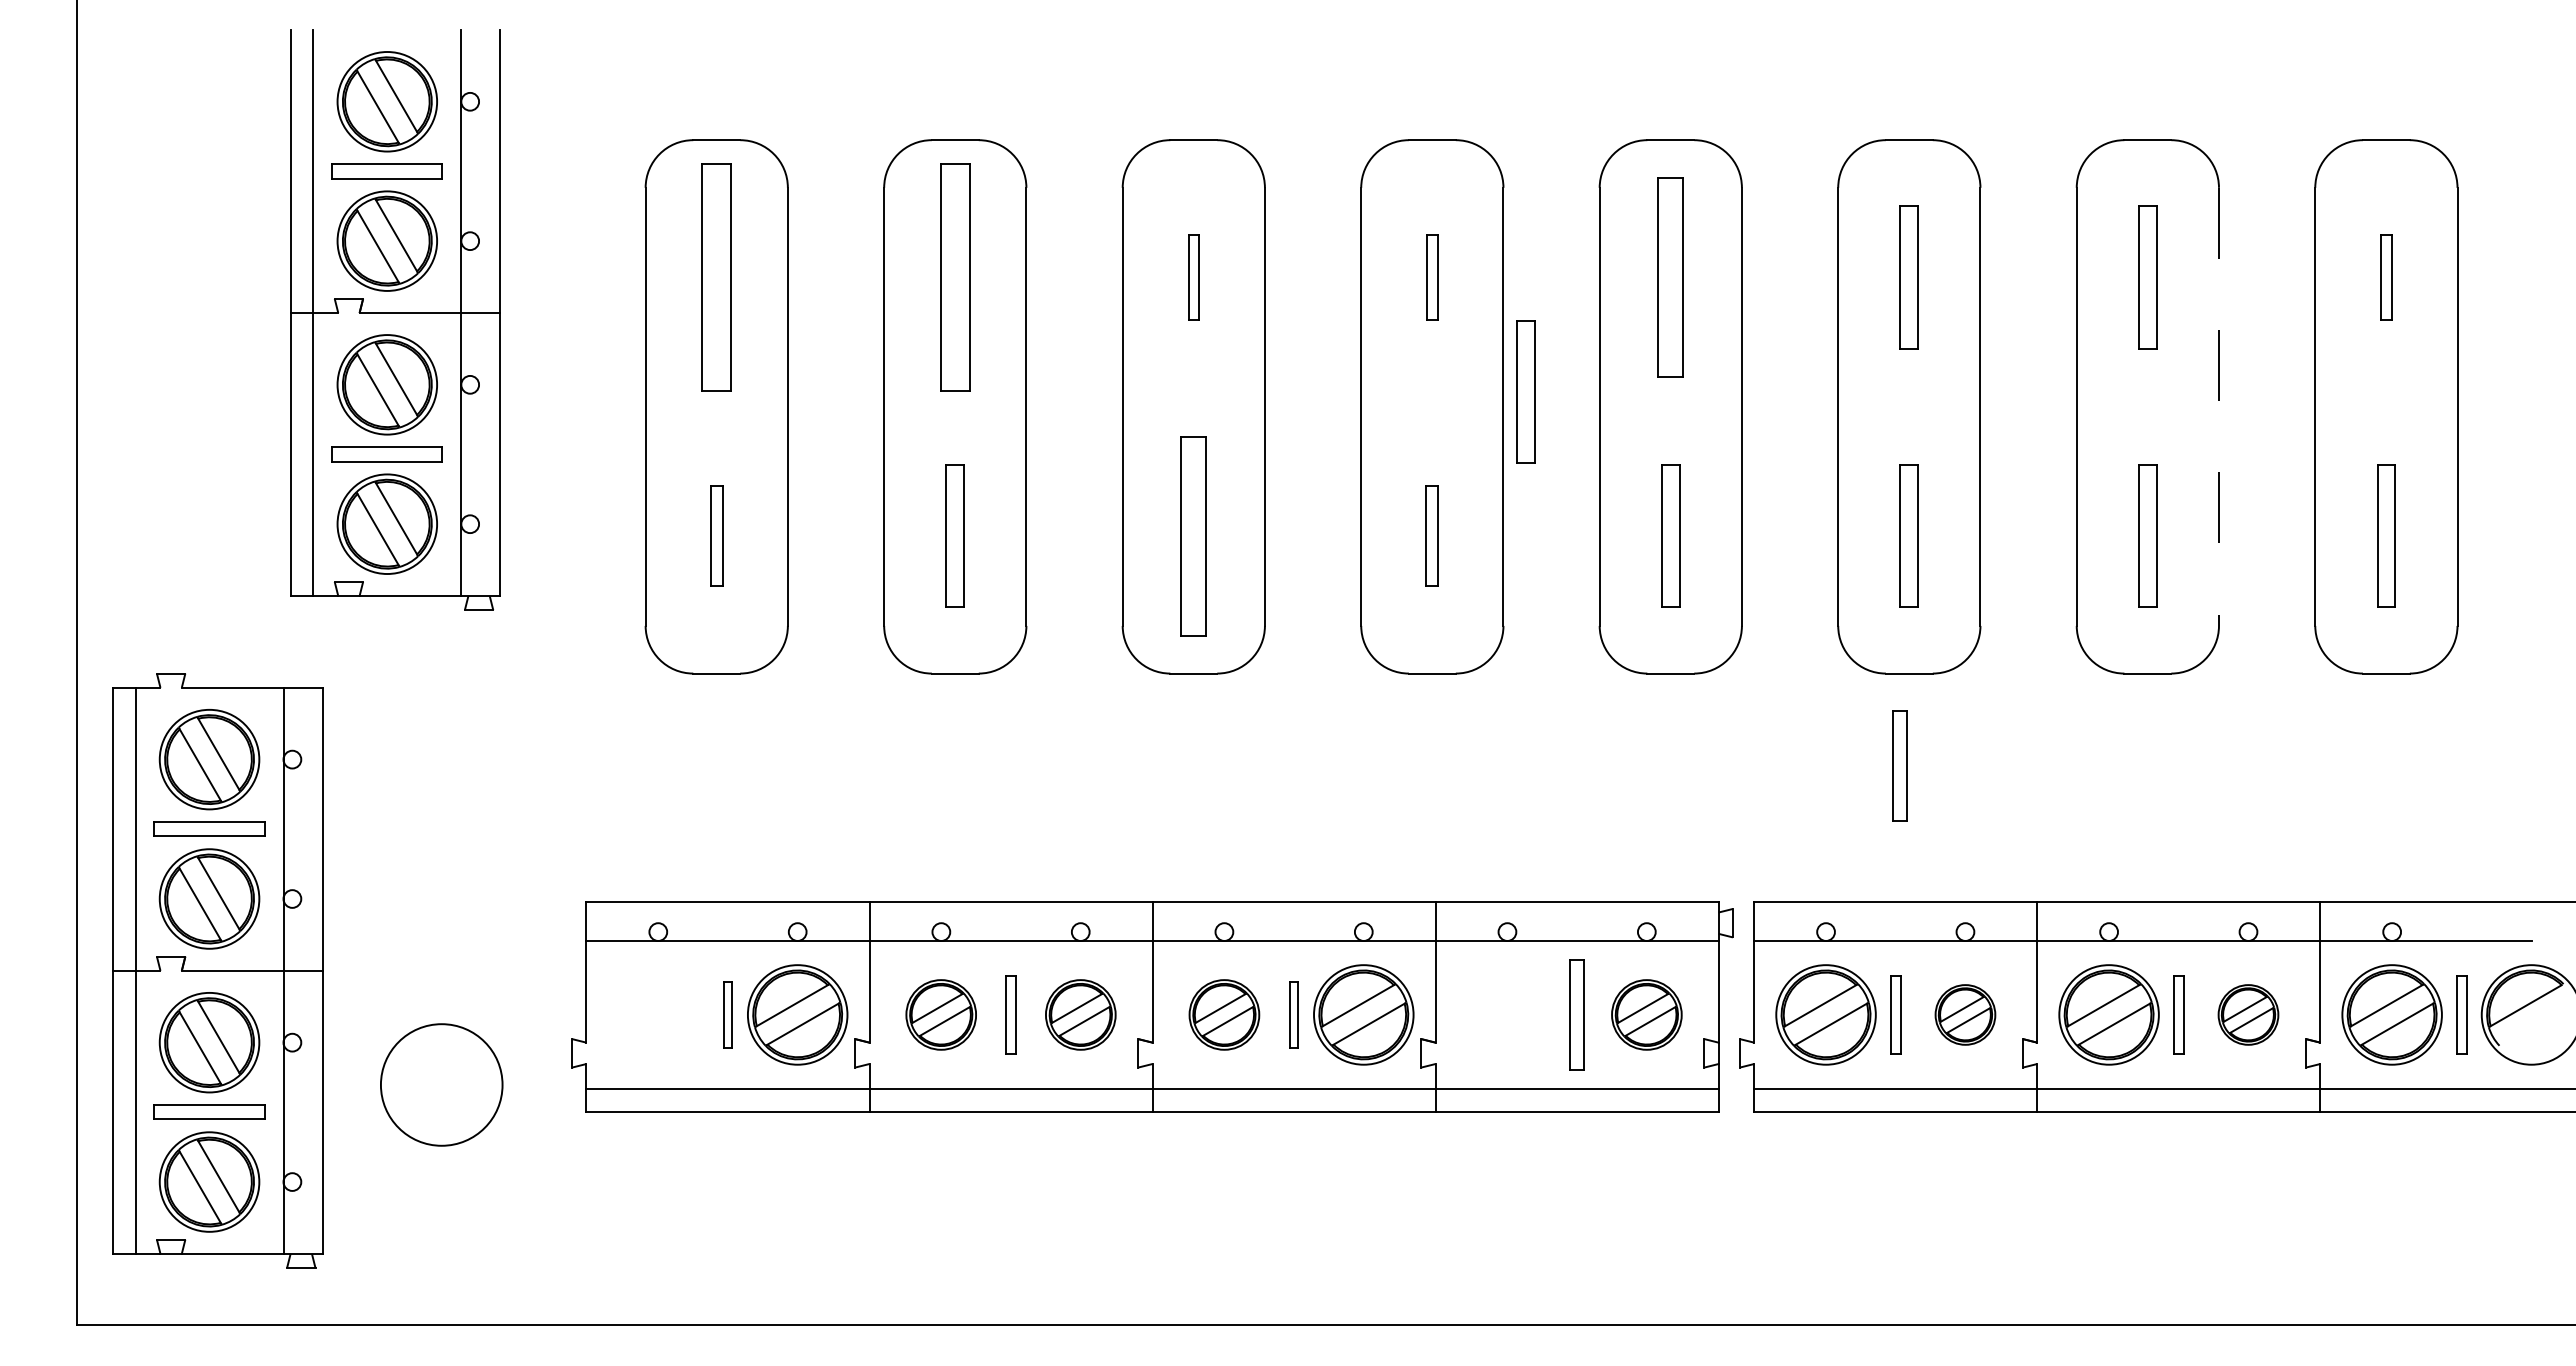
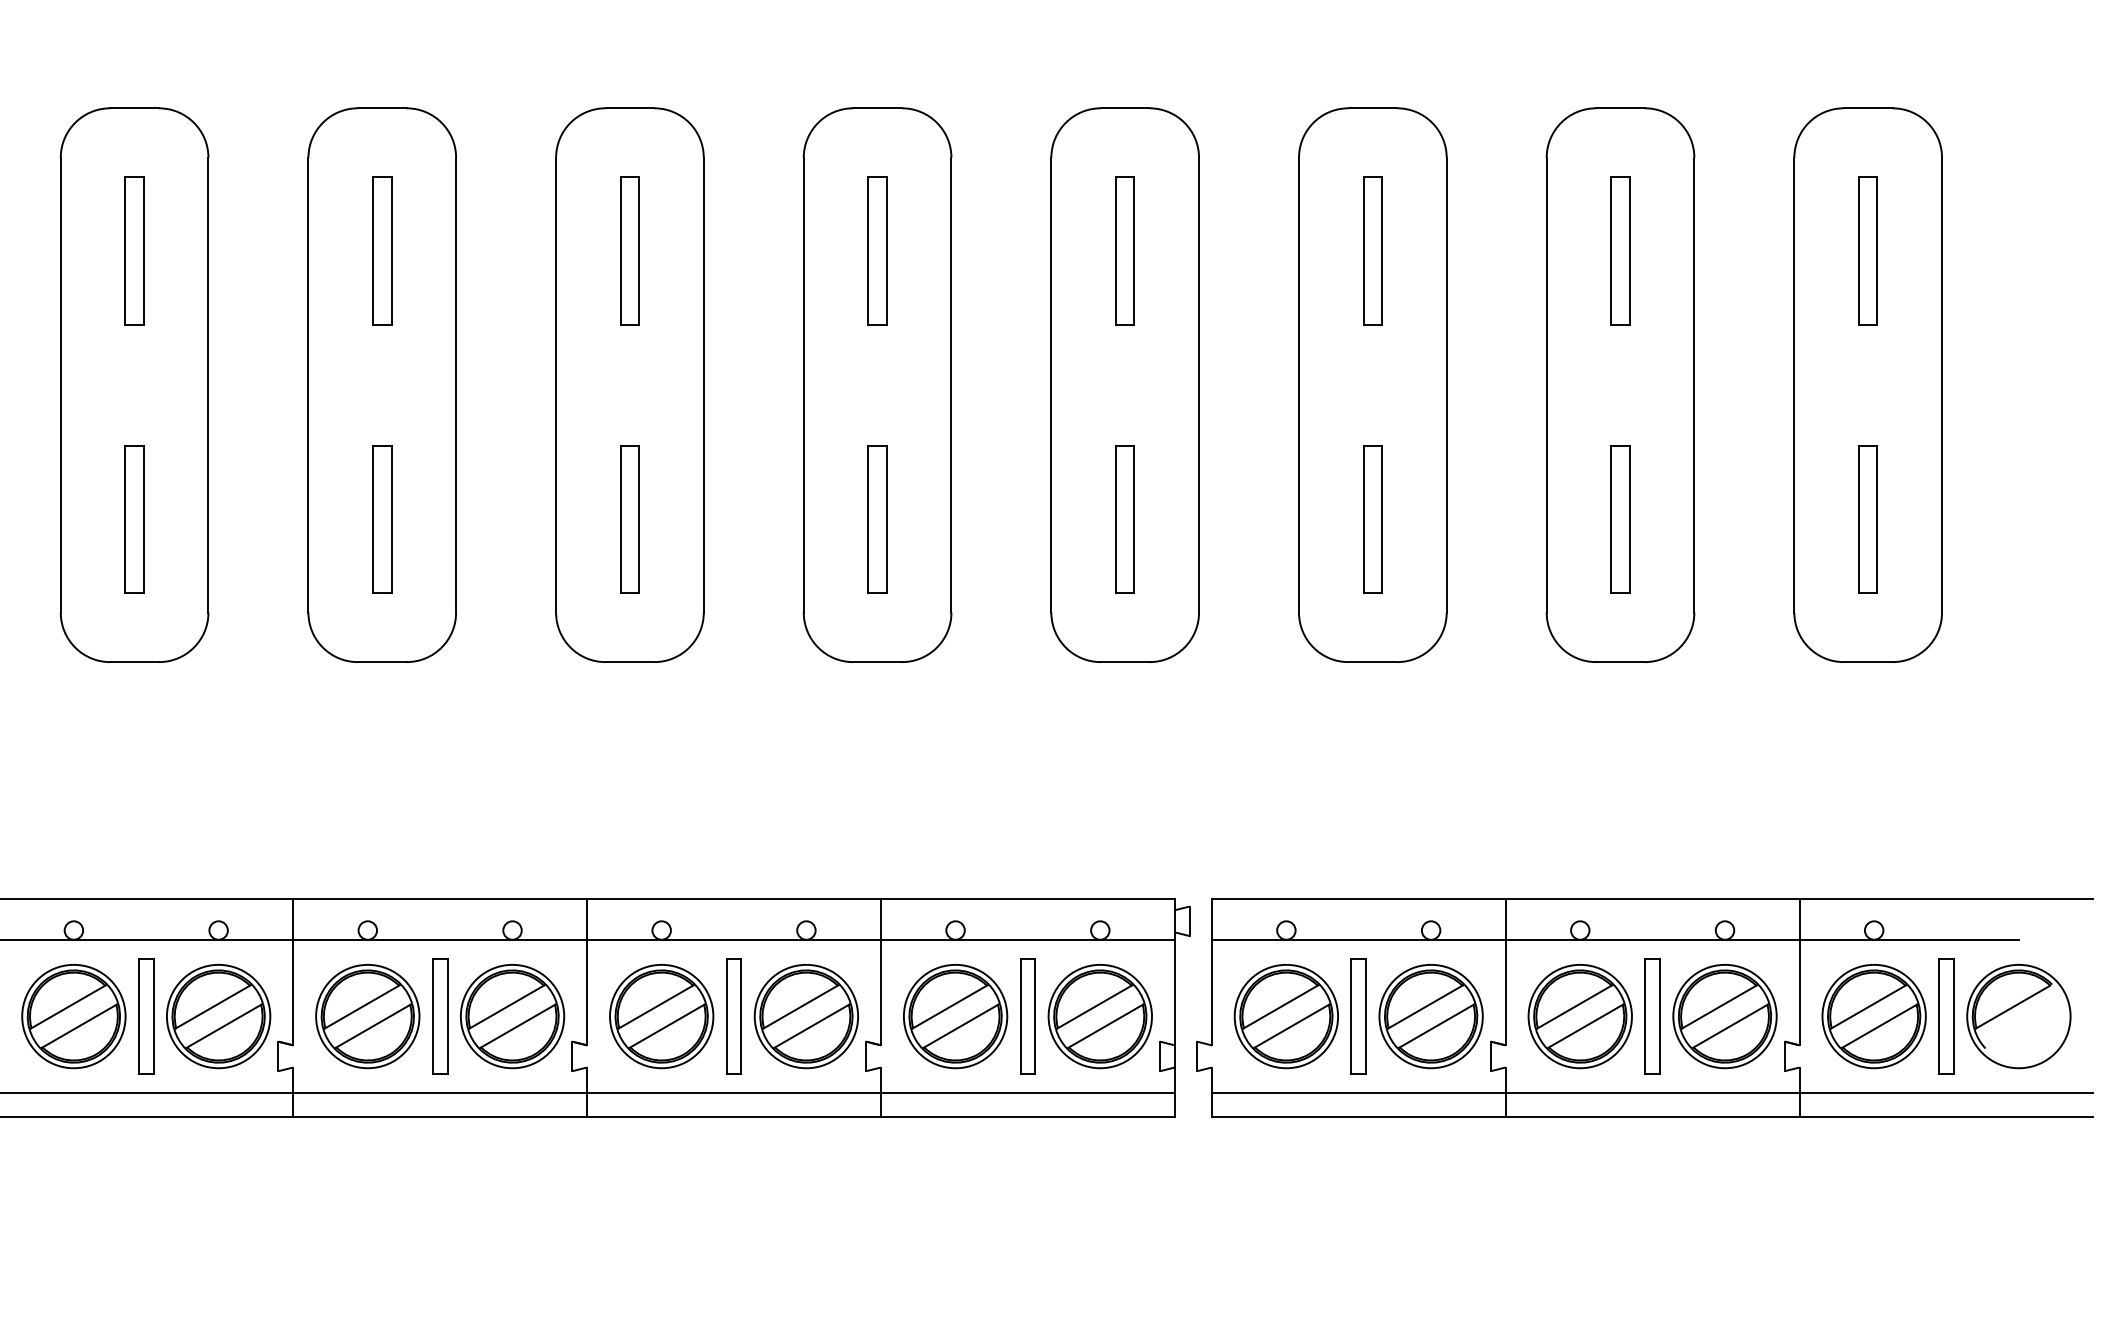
part: (716, 277) -> (134, 250), size x0.62
part: (954, 277) -> (381, 250), size x0.62
part: (1193, 277) -> (629, 250), size x1.67
part: (1431, 277) -> (876, 250), size x1.67
part: (1670, 277) -> (1124, 250), size x0.71
part: (2386, 277) -> (1868, 250), size x1.67
part: (1525, 391) -> (974, 369), removed
line: (2218, 407) -> (1693, 385), dashed -> solid
part: (716, 535) -> (134, 518), size x1.43
part: (1193, 535) -> (629, 518), size x0.71
part: (1431, 535) -> (876, 518), size x1.43
part: (1899, 765) -> (1362, 757), removed
part: (657, 1014) -> (73, 1016), added
part: (727, 1014) -> (145, 1016), size x1.67
part: (940, 1014) -> (366, 1016), size x1.43
part: (1010, 1014) -> (439, 1016), size x1.43
part: (1080, 1014) -> (512, 1016), size x1.43
part: (1224, 1014) -> (661, 1016), size x1.43
part: (1293, 1014) -> (733, 1016), size x1.67
part: (1507, 1014) -> (955, 1016), added
part: (1646, 1014) -> (1099, 1016), size x1.43
part: (1895, 1014) -> (1358, 1016), size x1.43
part: (1965, 1014) -> (1431, 1016), size x1.67
part: (2178, 1014) -> (1652, 1016), size x1.43
part: (2248, 1014) -> (1725, 1016), size x1.67
part: (2461, 1014) -> (1946, 1016), size x1.43

